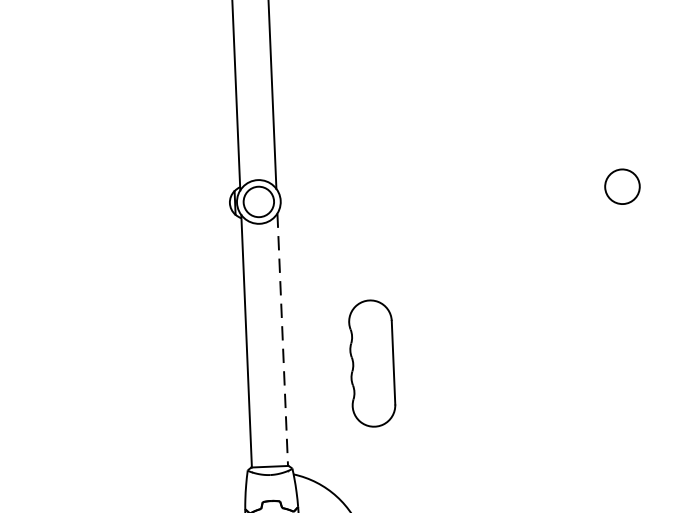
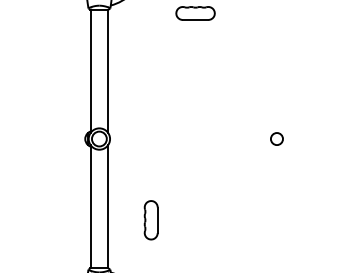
circle: (621, 185) -> (276, 138), size x0.71
line: (283, 339) -> (108, 206), dashed -> solid
part: (370, 364) -> (150, 220), size x0.62

